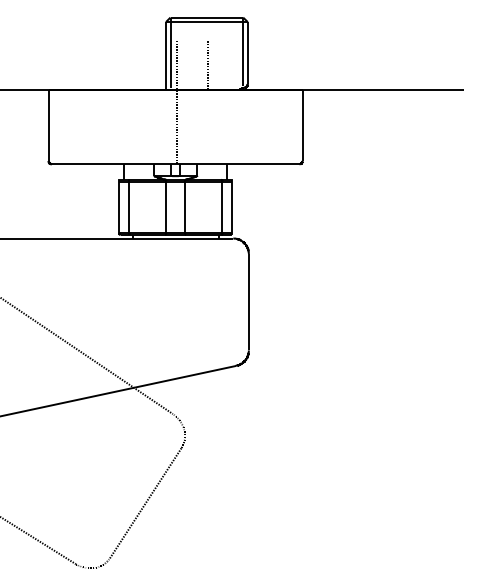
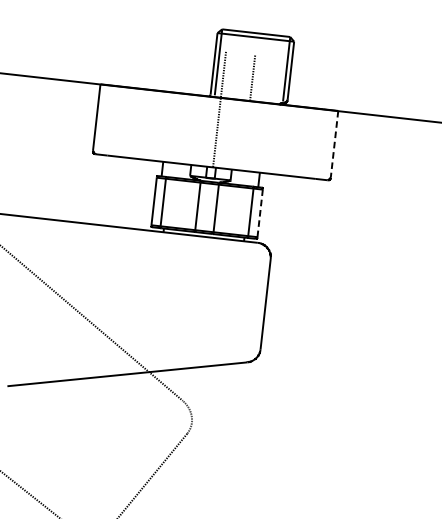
line: (302, 125) -> (334, 144), solid -> dashed
line: (232, 206) -> (260, 212), solid -> dashed

